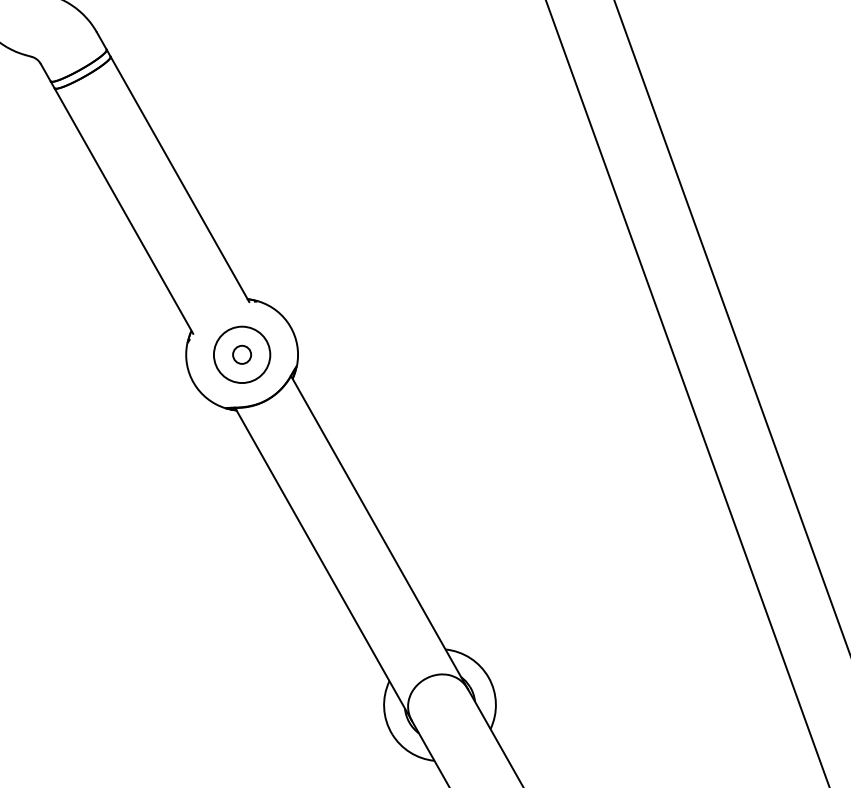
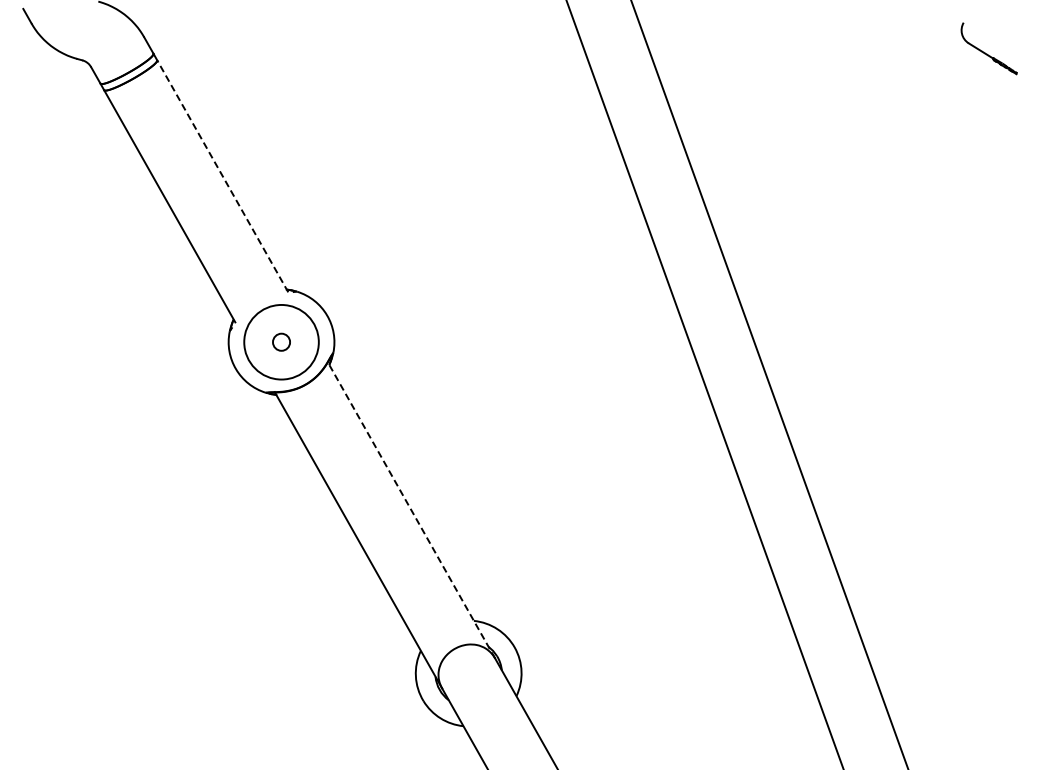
line: (179, 178) -> (222, 175), solid -> dashed
circle: (242, 354) -> (281, 341), size x1.4
line: (379, 531) -> (411, 509), solid -> dashed

